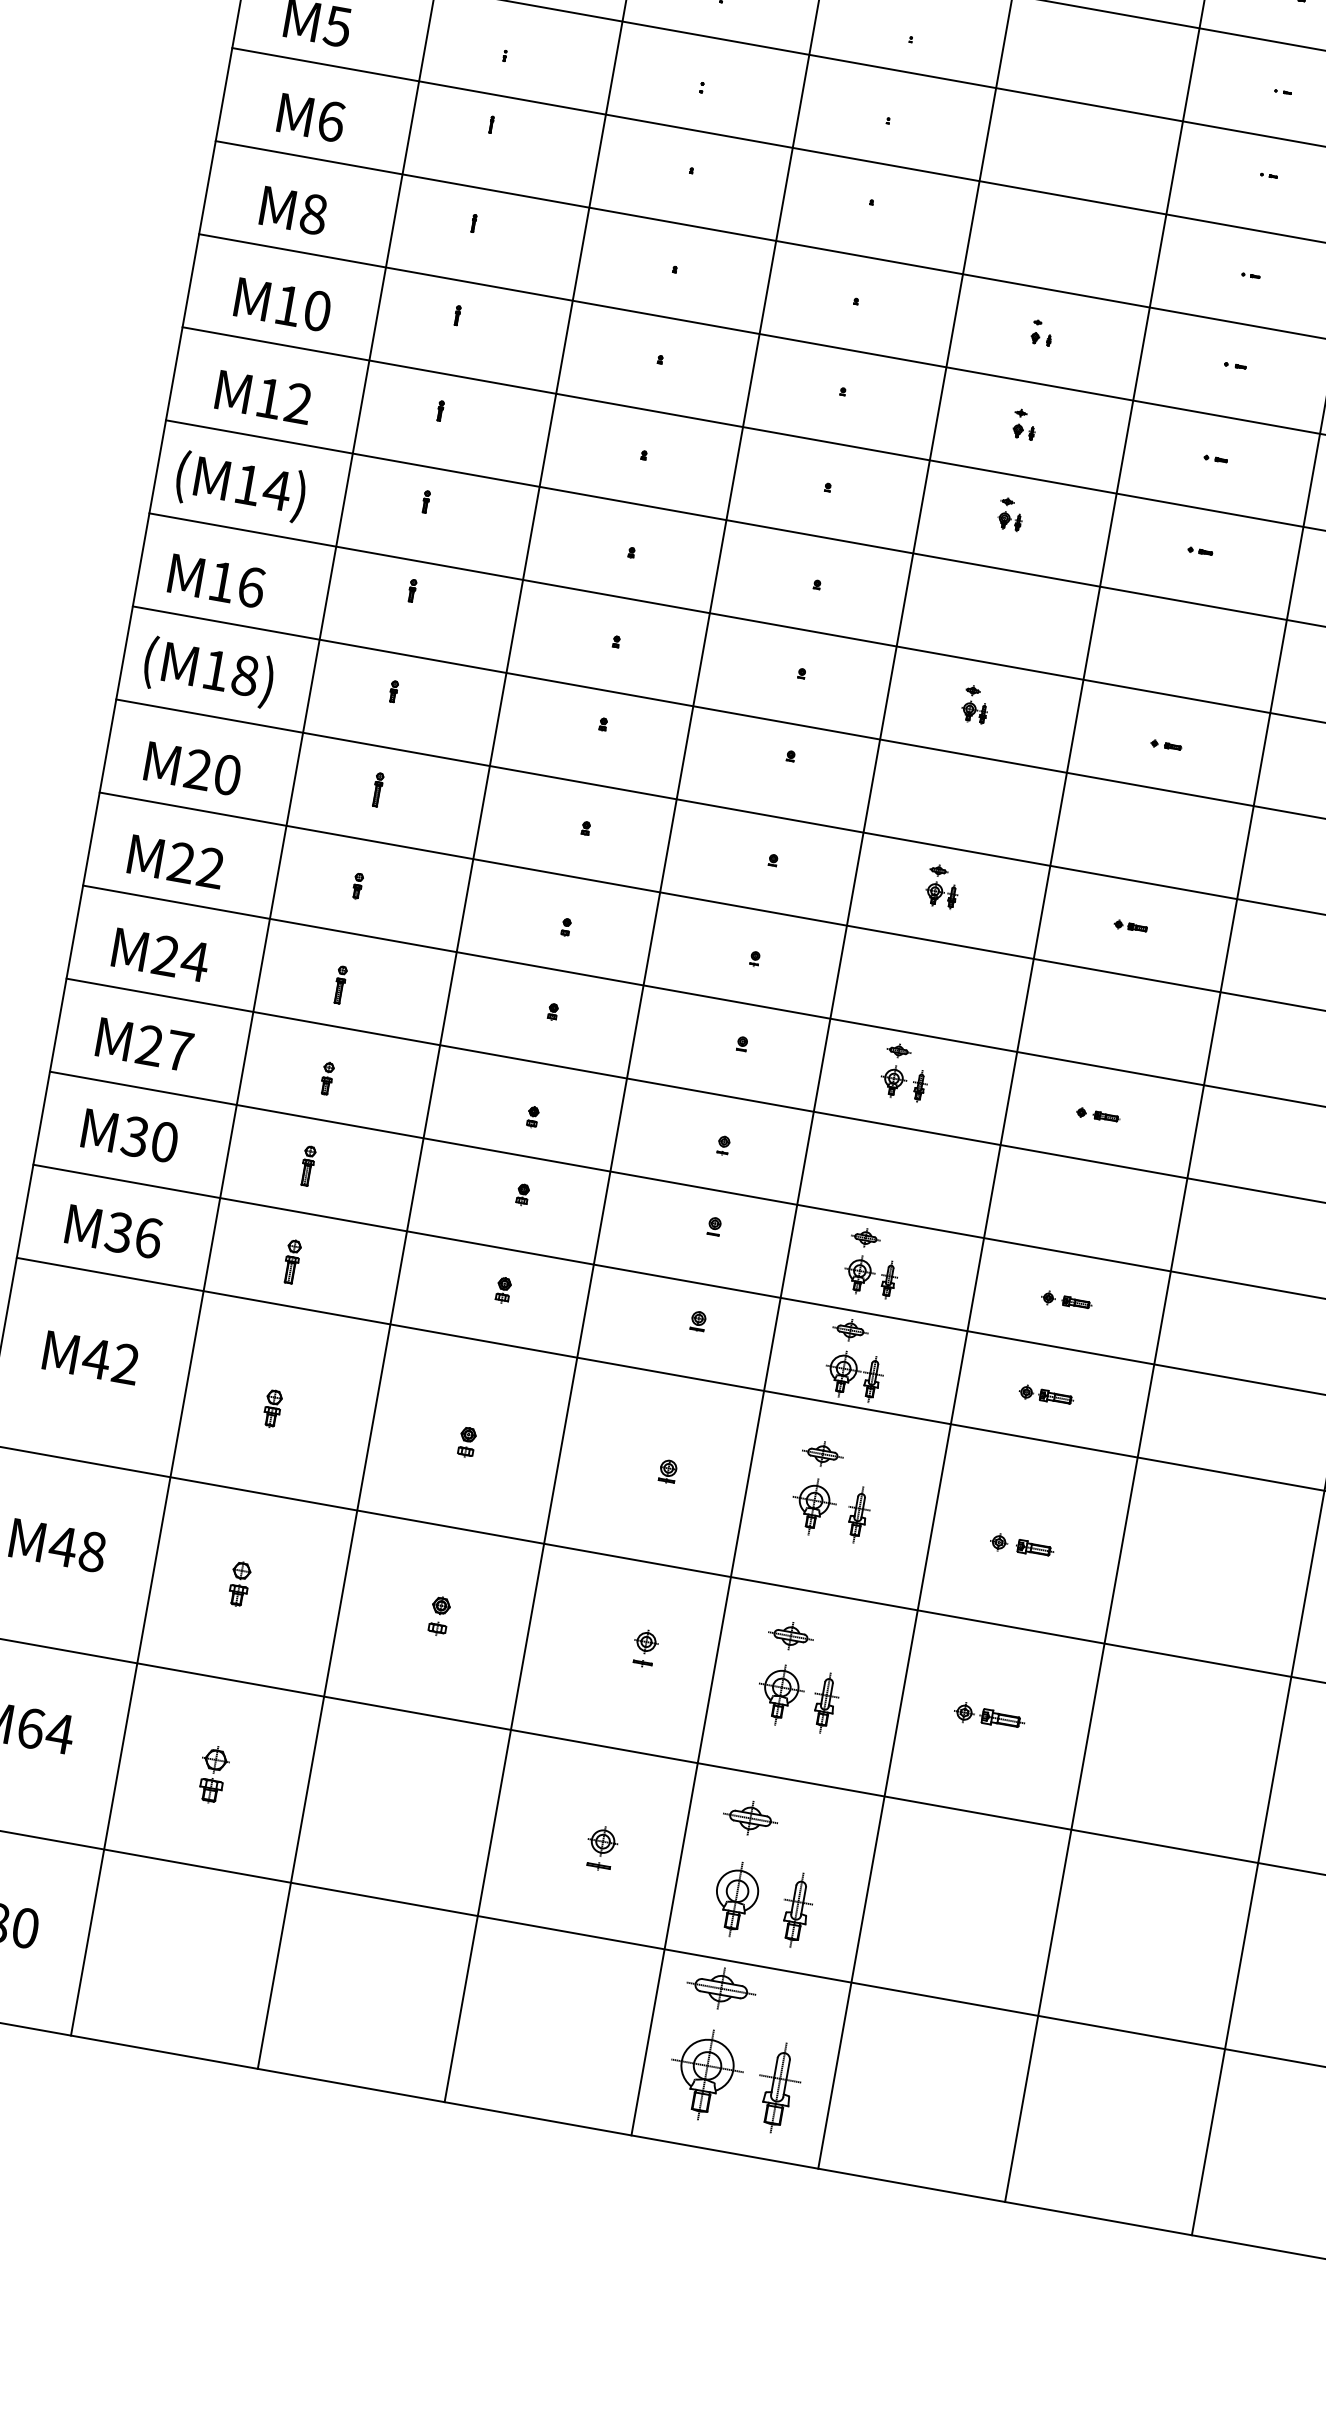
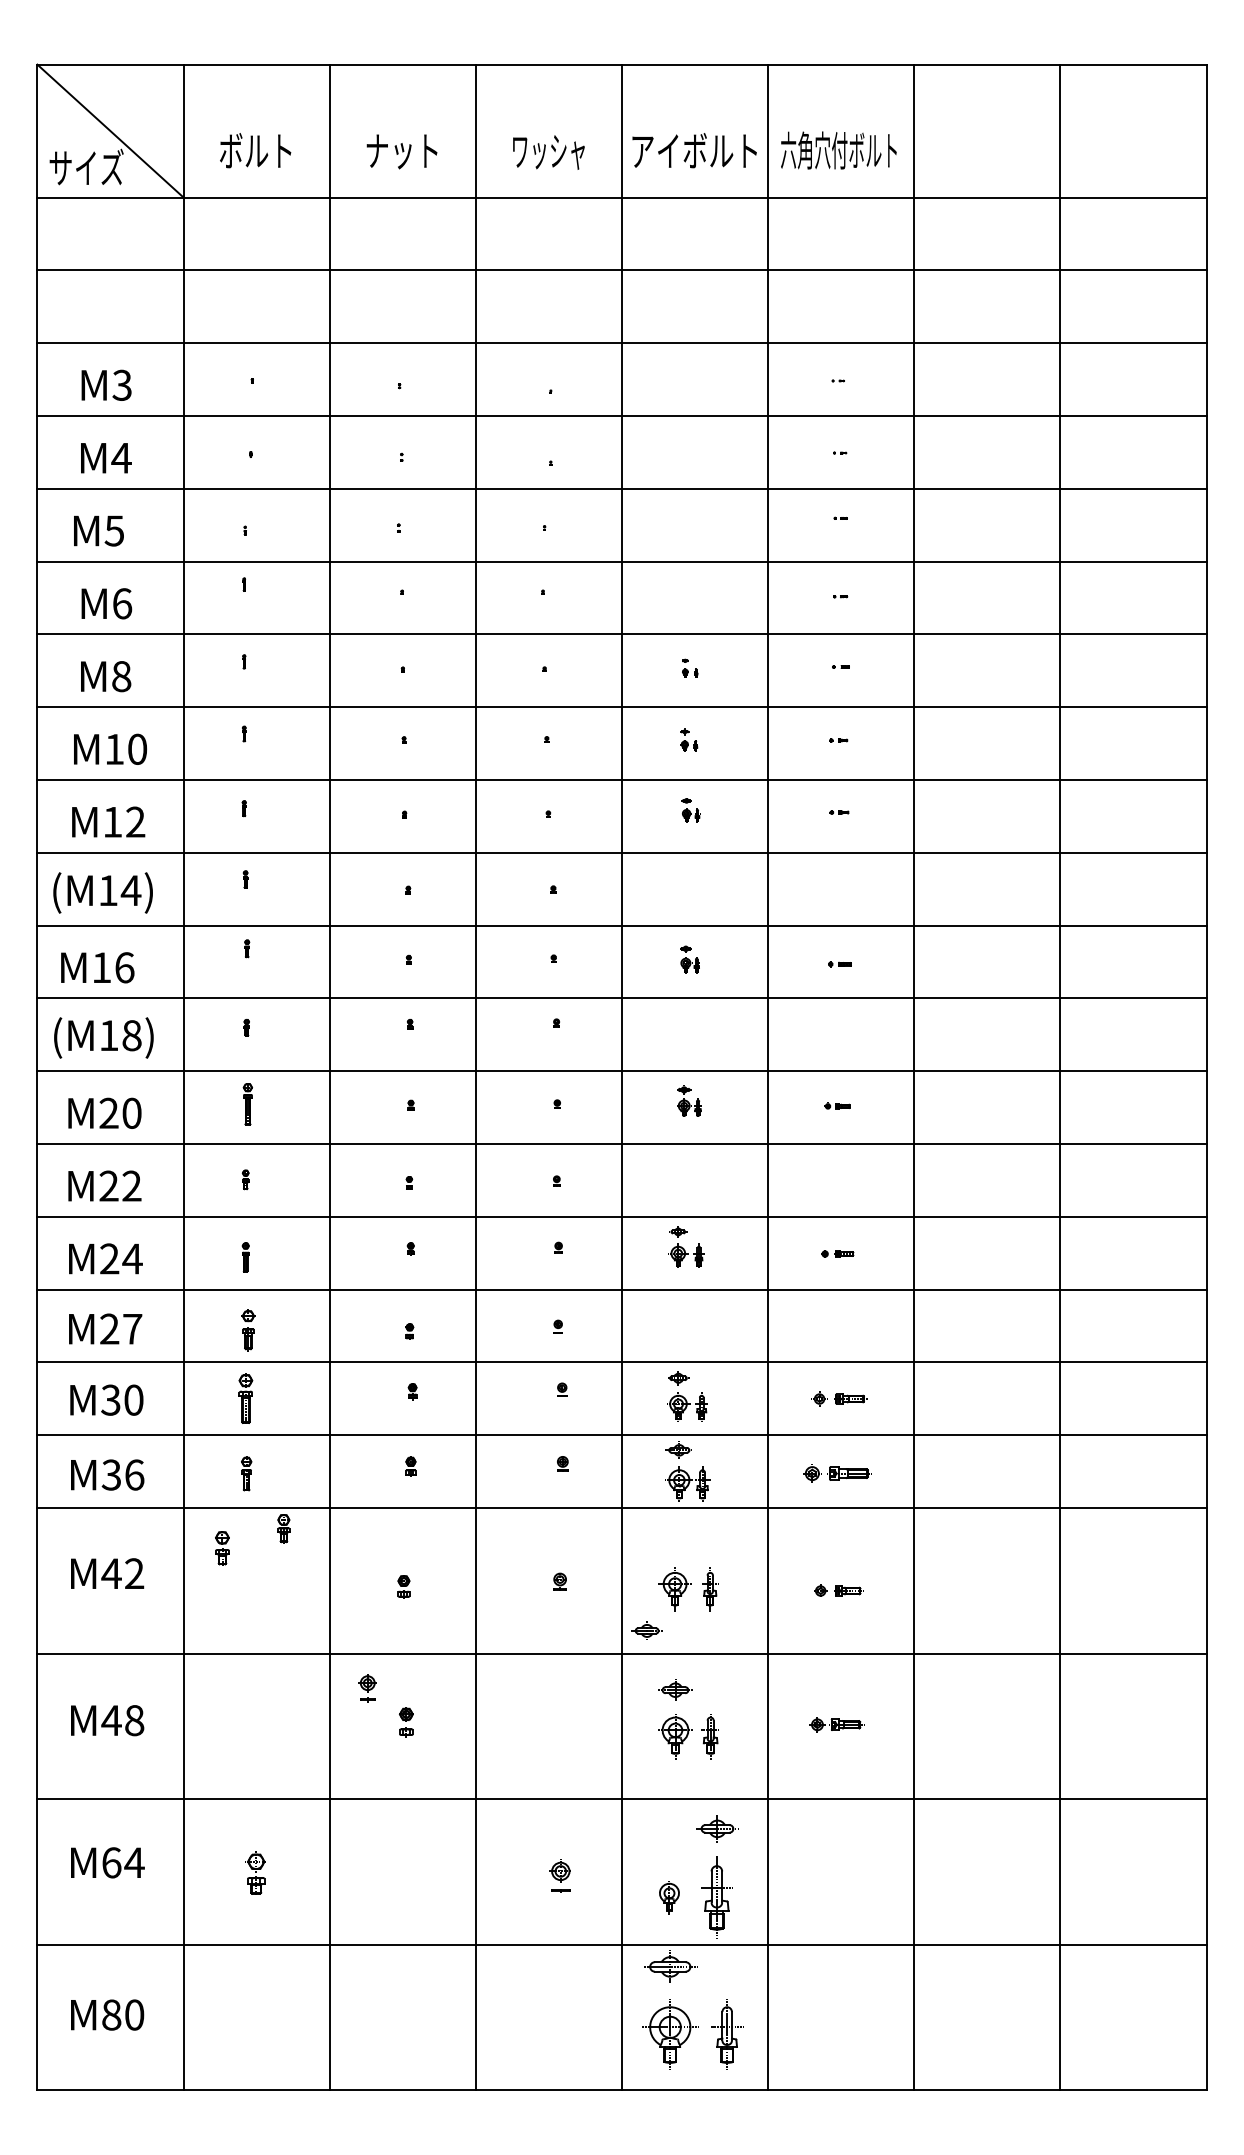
part: (377, 789) -> (247, 1104), size x1.6
part: (327, 1079) -> (248, 1330), size x1.6
part: (307, 1166) -> (245, 1399), size x1.6
part: (1065, 1300) -> (838, 1398), size x1.4
part: (1044, 1395) -> (835, 1473), size x1.6
part: (272, 1408) -> (283, 1528), moved
part: (822, 1453) -> (646, 1630), moved
part: (239, 1584) -> (222, 1548), moved
part: (644, 1648) -> (367, 1688), moved
part: (750, 1817) -> (717, 1828), moved
part: (736, 1898) -> (669, 1896), size x0.6
part: (797, 1909) -> (717, 1896), size x1.4

